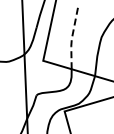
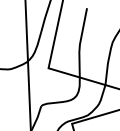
line: (71, 38) -> (79, 43), dashed -> solid

